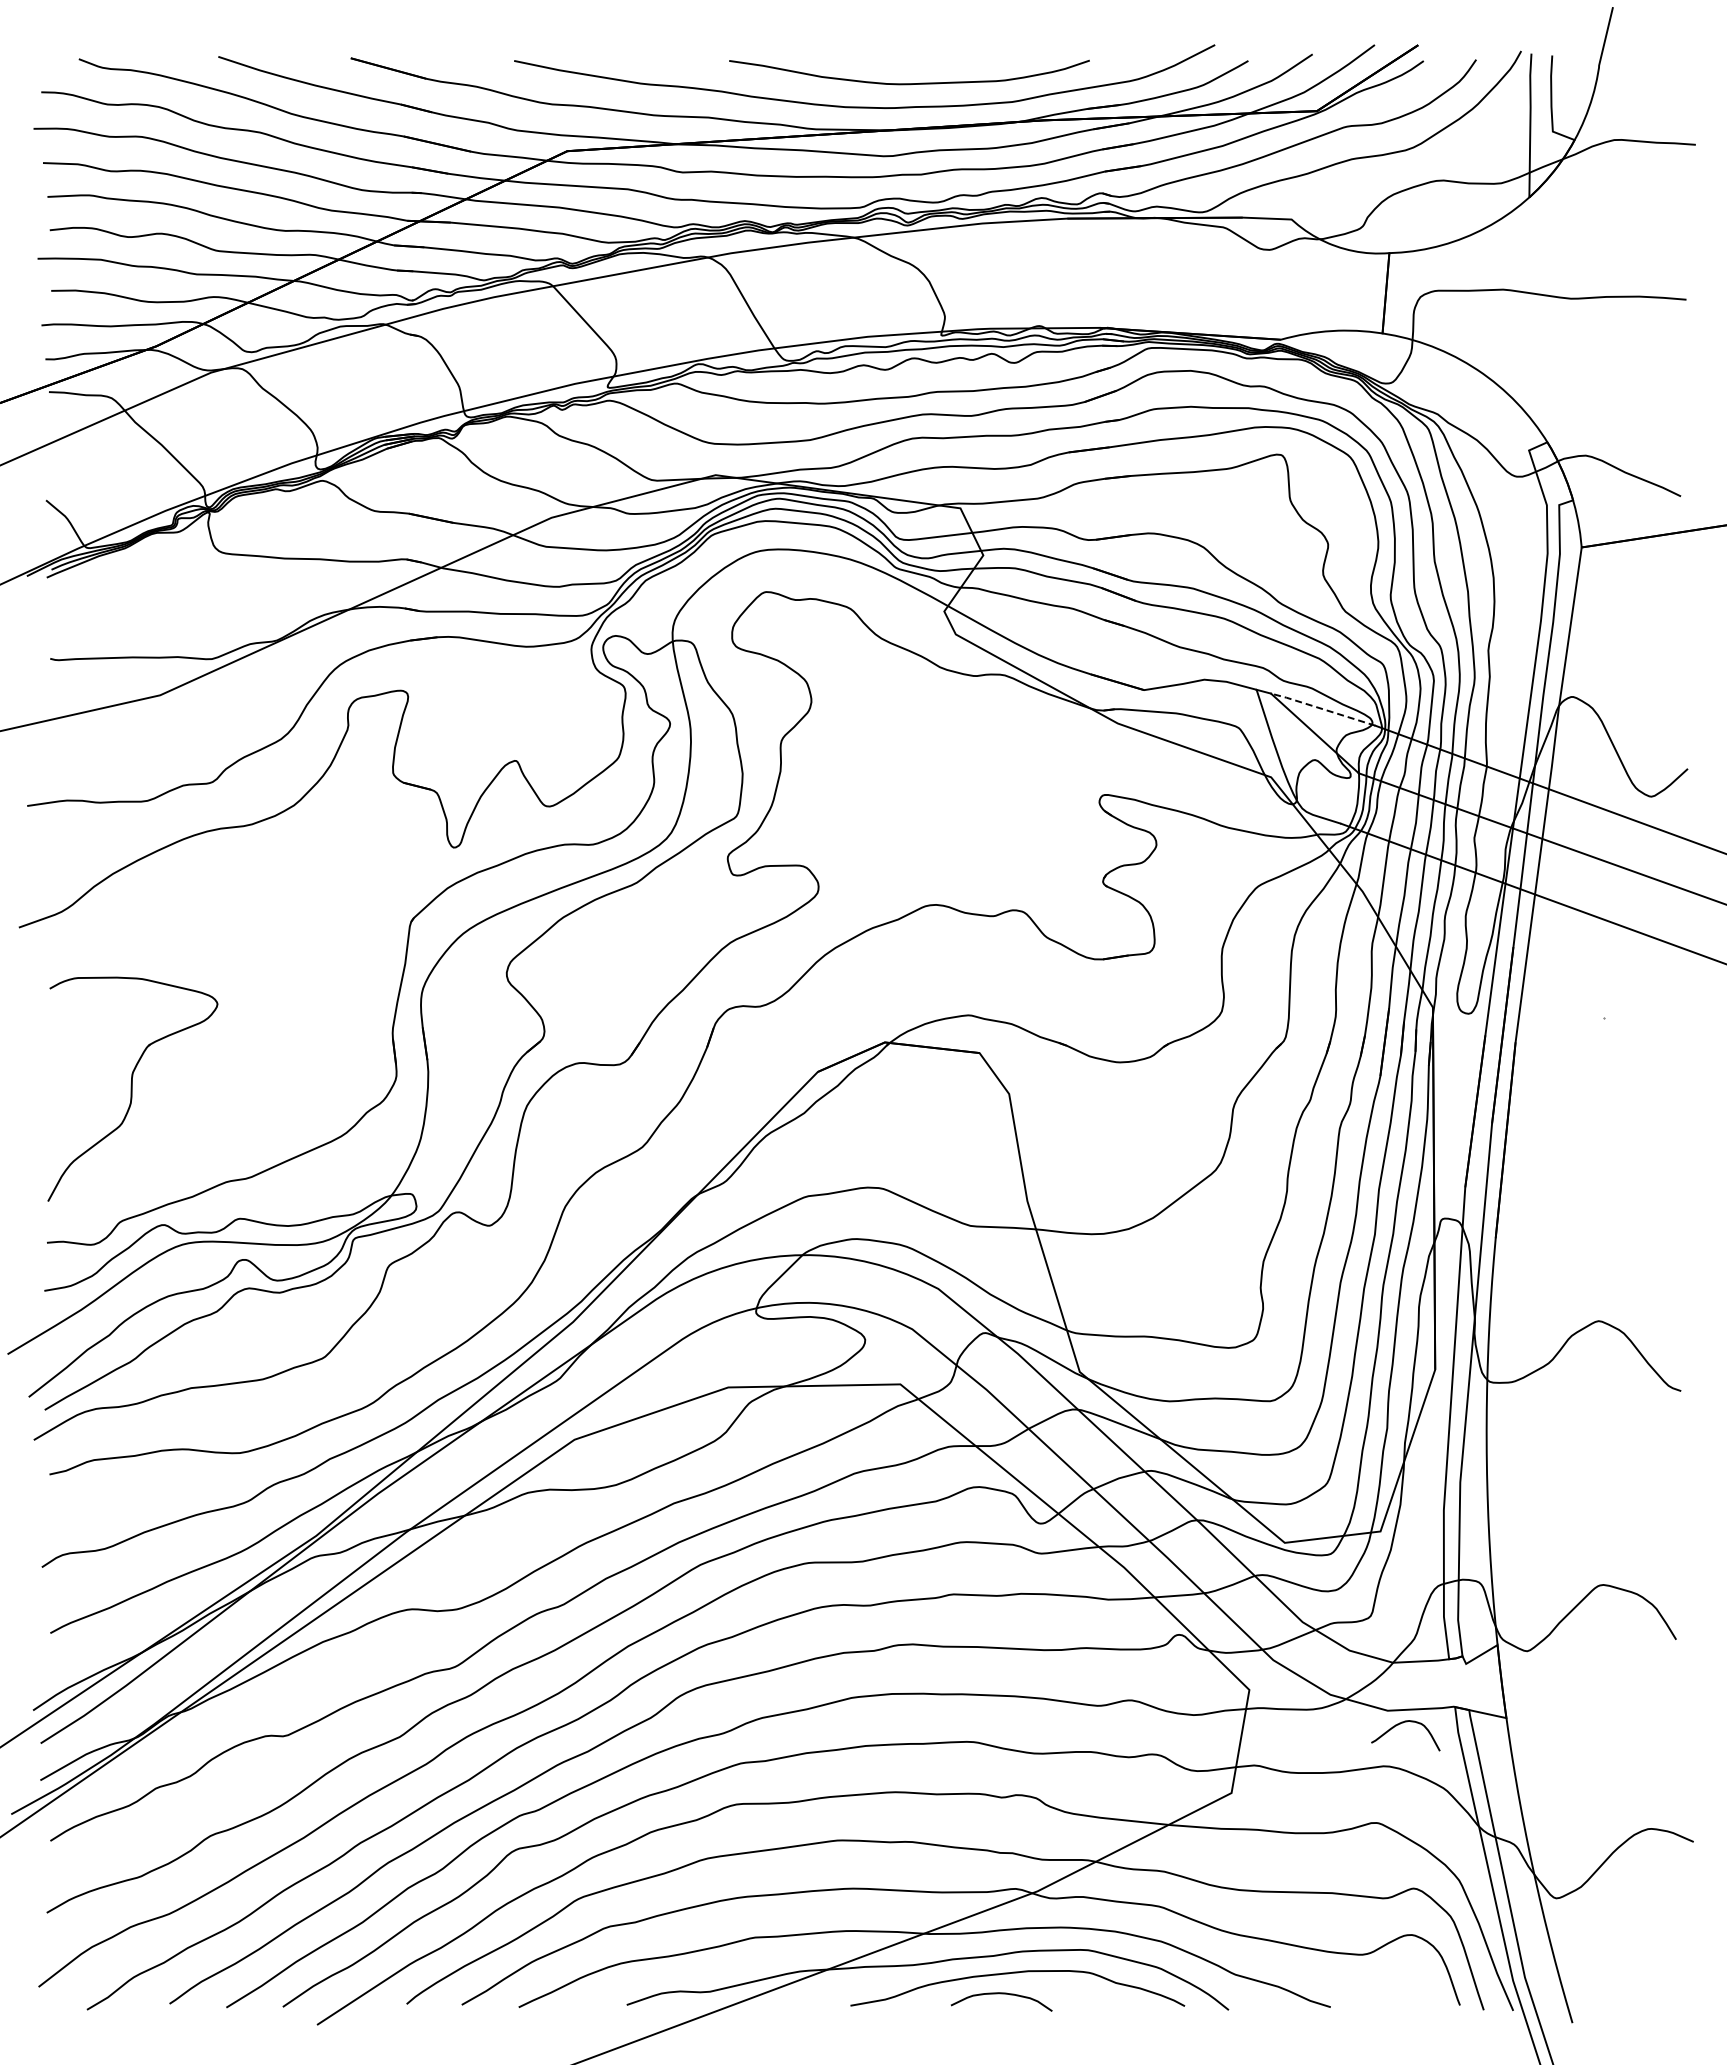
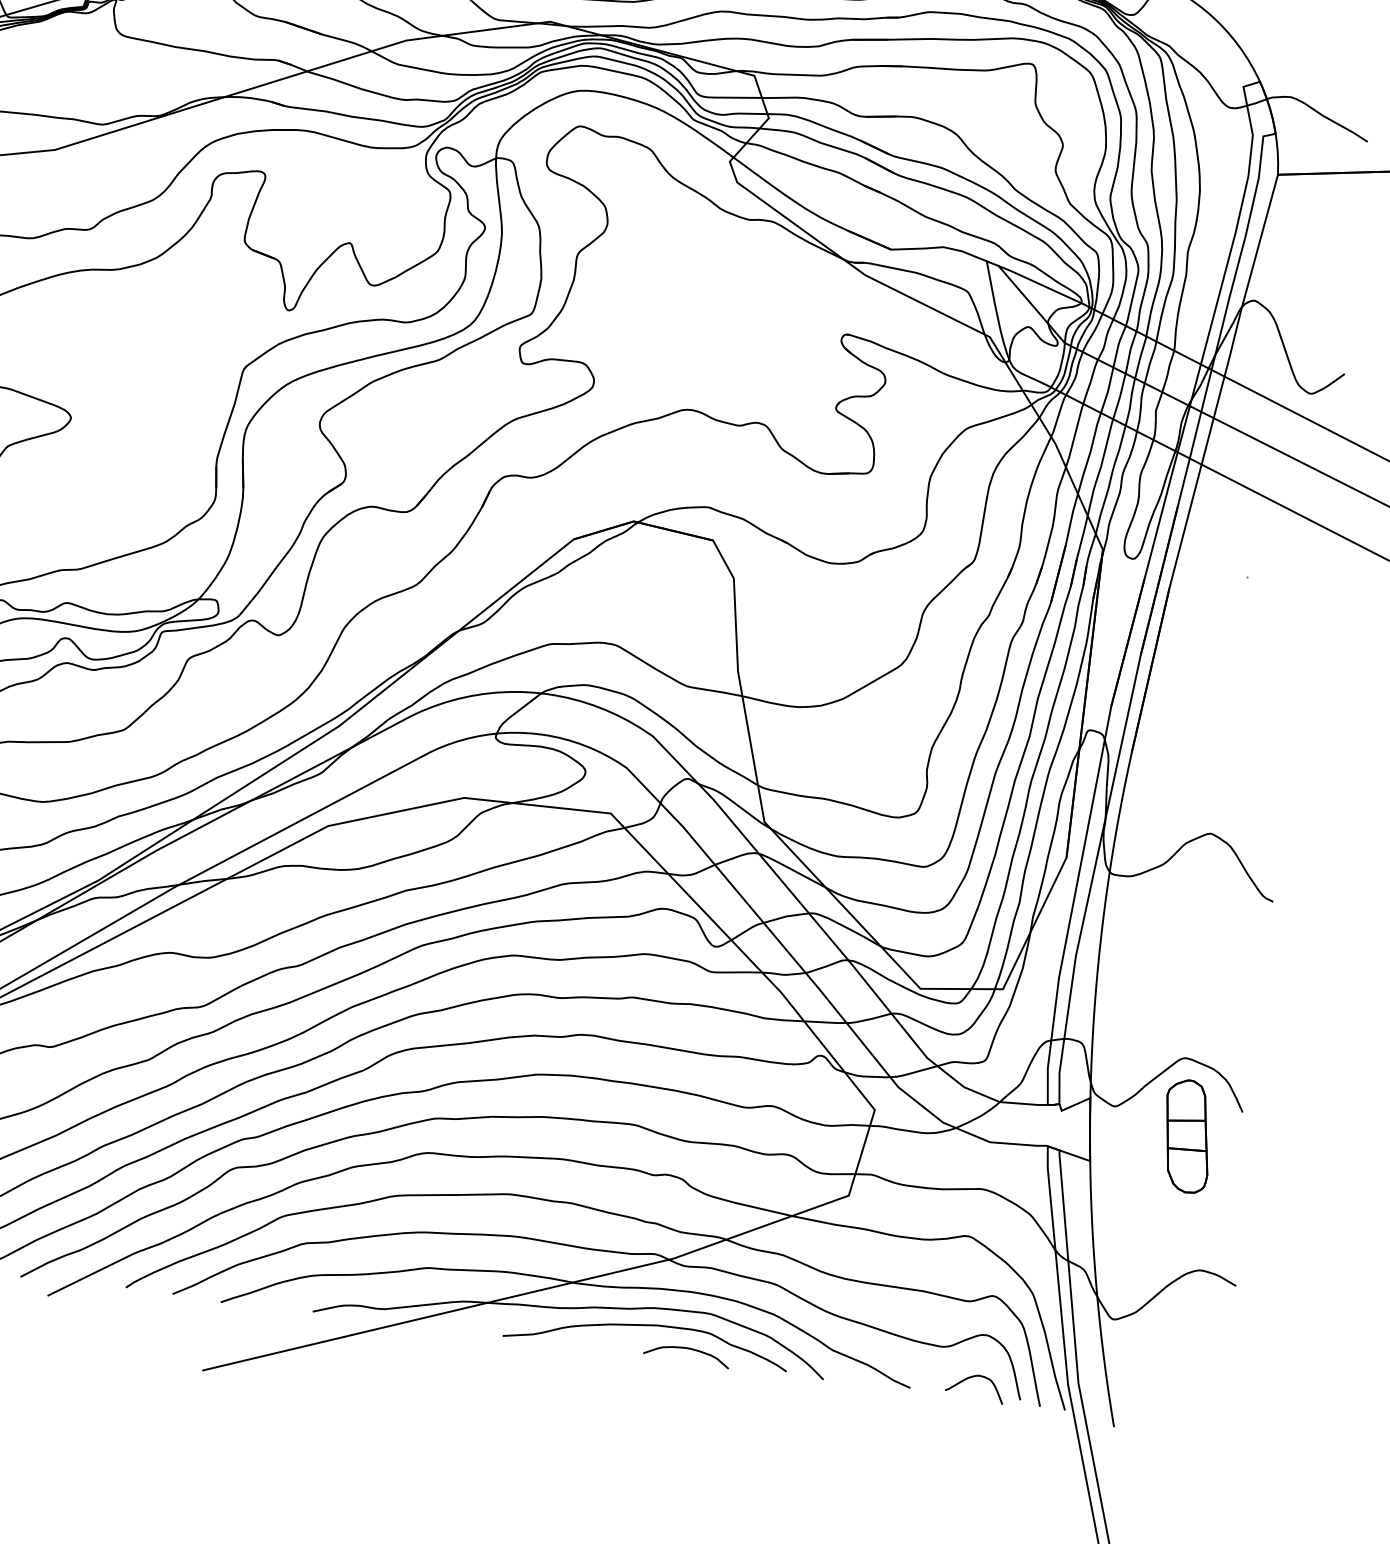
line: (1321, 708) -> (1039, 284), dashed -> solid
part: (1615, 1675) -> (1187, 1136), added
curve: (1400, 1724) -> (971, 1377), moved
curve: (1001, 1994) -> (687, 1349), moved

